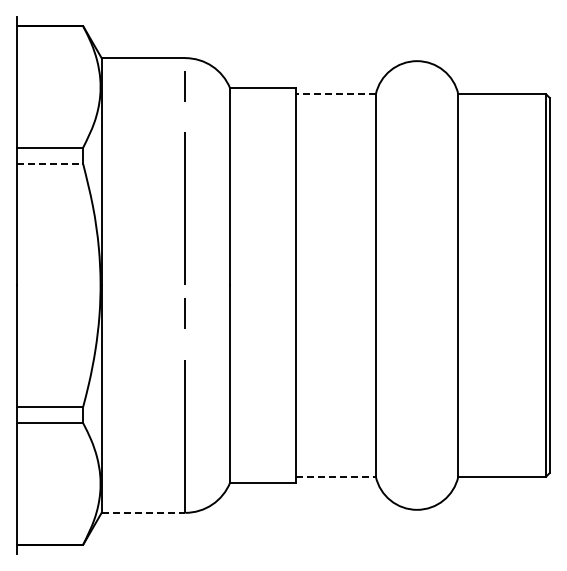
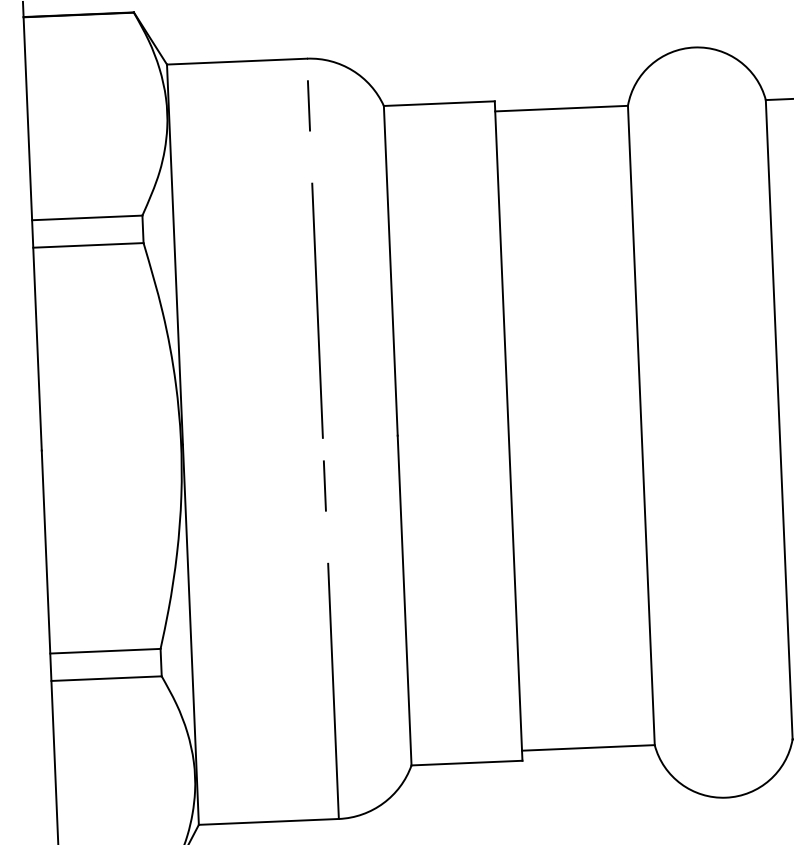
line: (336, 94) -> (562, 108), dashed -> solid
line: (50, 164) -> (88, 245), dashed -> solid
line: (336, 476) -> (588, 747), dashed -> solid
line: (143, 512) -> (268, 821), dashed -> solid

